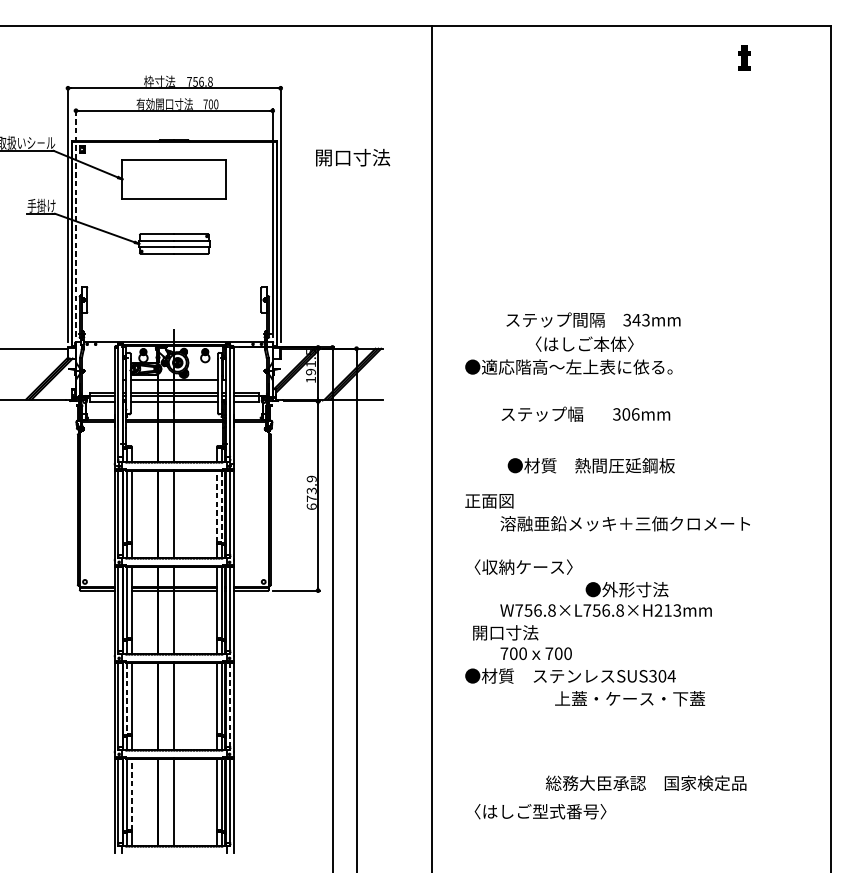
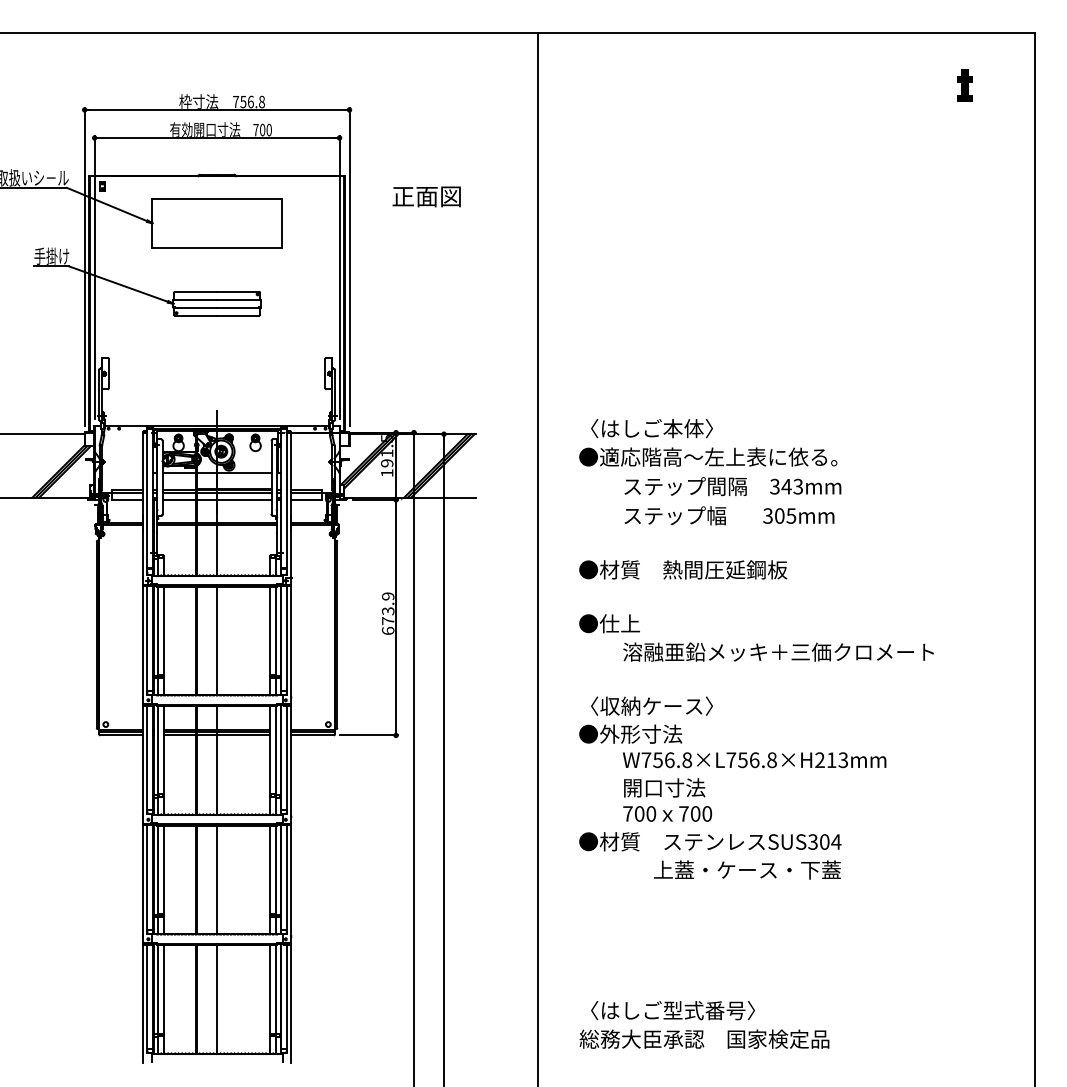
part: (744, 58) -> (964, 85), moved
text: (352, 157) -> (438, 196), 開口寸法 -> 正面図
line: (75, 222) -> (94, 277), dashed -> solid
text: (593, 320) -> (732, 486), moved
text: (584, 344) -> (651, 428), moved
text: (635, 414) -> (791, 515), 306mm -> 305mm
text: (591, 465) -> (683, 569), moved
text: (489, 500) -> (609, 623), 正面図 -> ●仕上
line: (217, 506) -> (270, 630), dashed -> solid
line: (222, 507) -> (276, 631), dashed -> solid
text: (626, 589) -> (630, 733), moved
text: (505, 632) -> (664, 787), moved
text: (630, 698) -> (747, 869), moved
line: (127, 699) -> (158, 870), dashed -> solid
line: (230, 704) -> (286, 877), dashed -> solid
text: (646, 782) -> (704, 1038), moved
line: (131, 794) -> (163, 989), dashed -> solid

